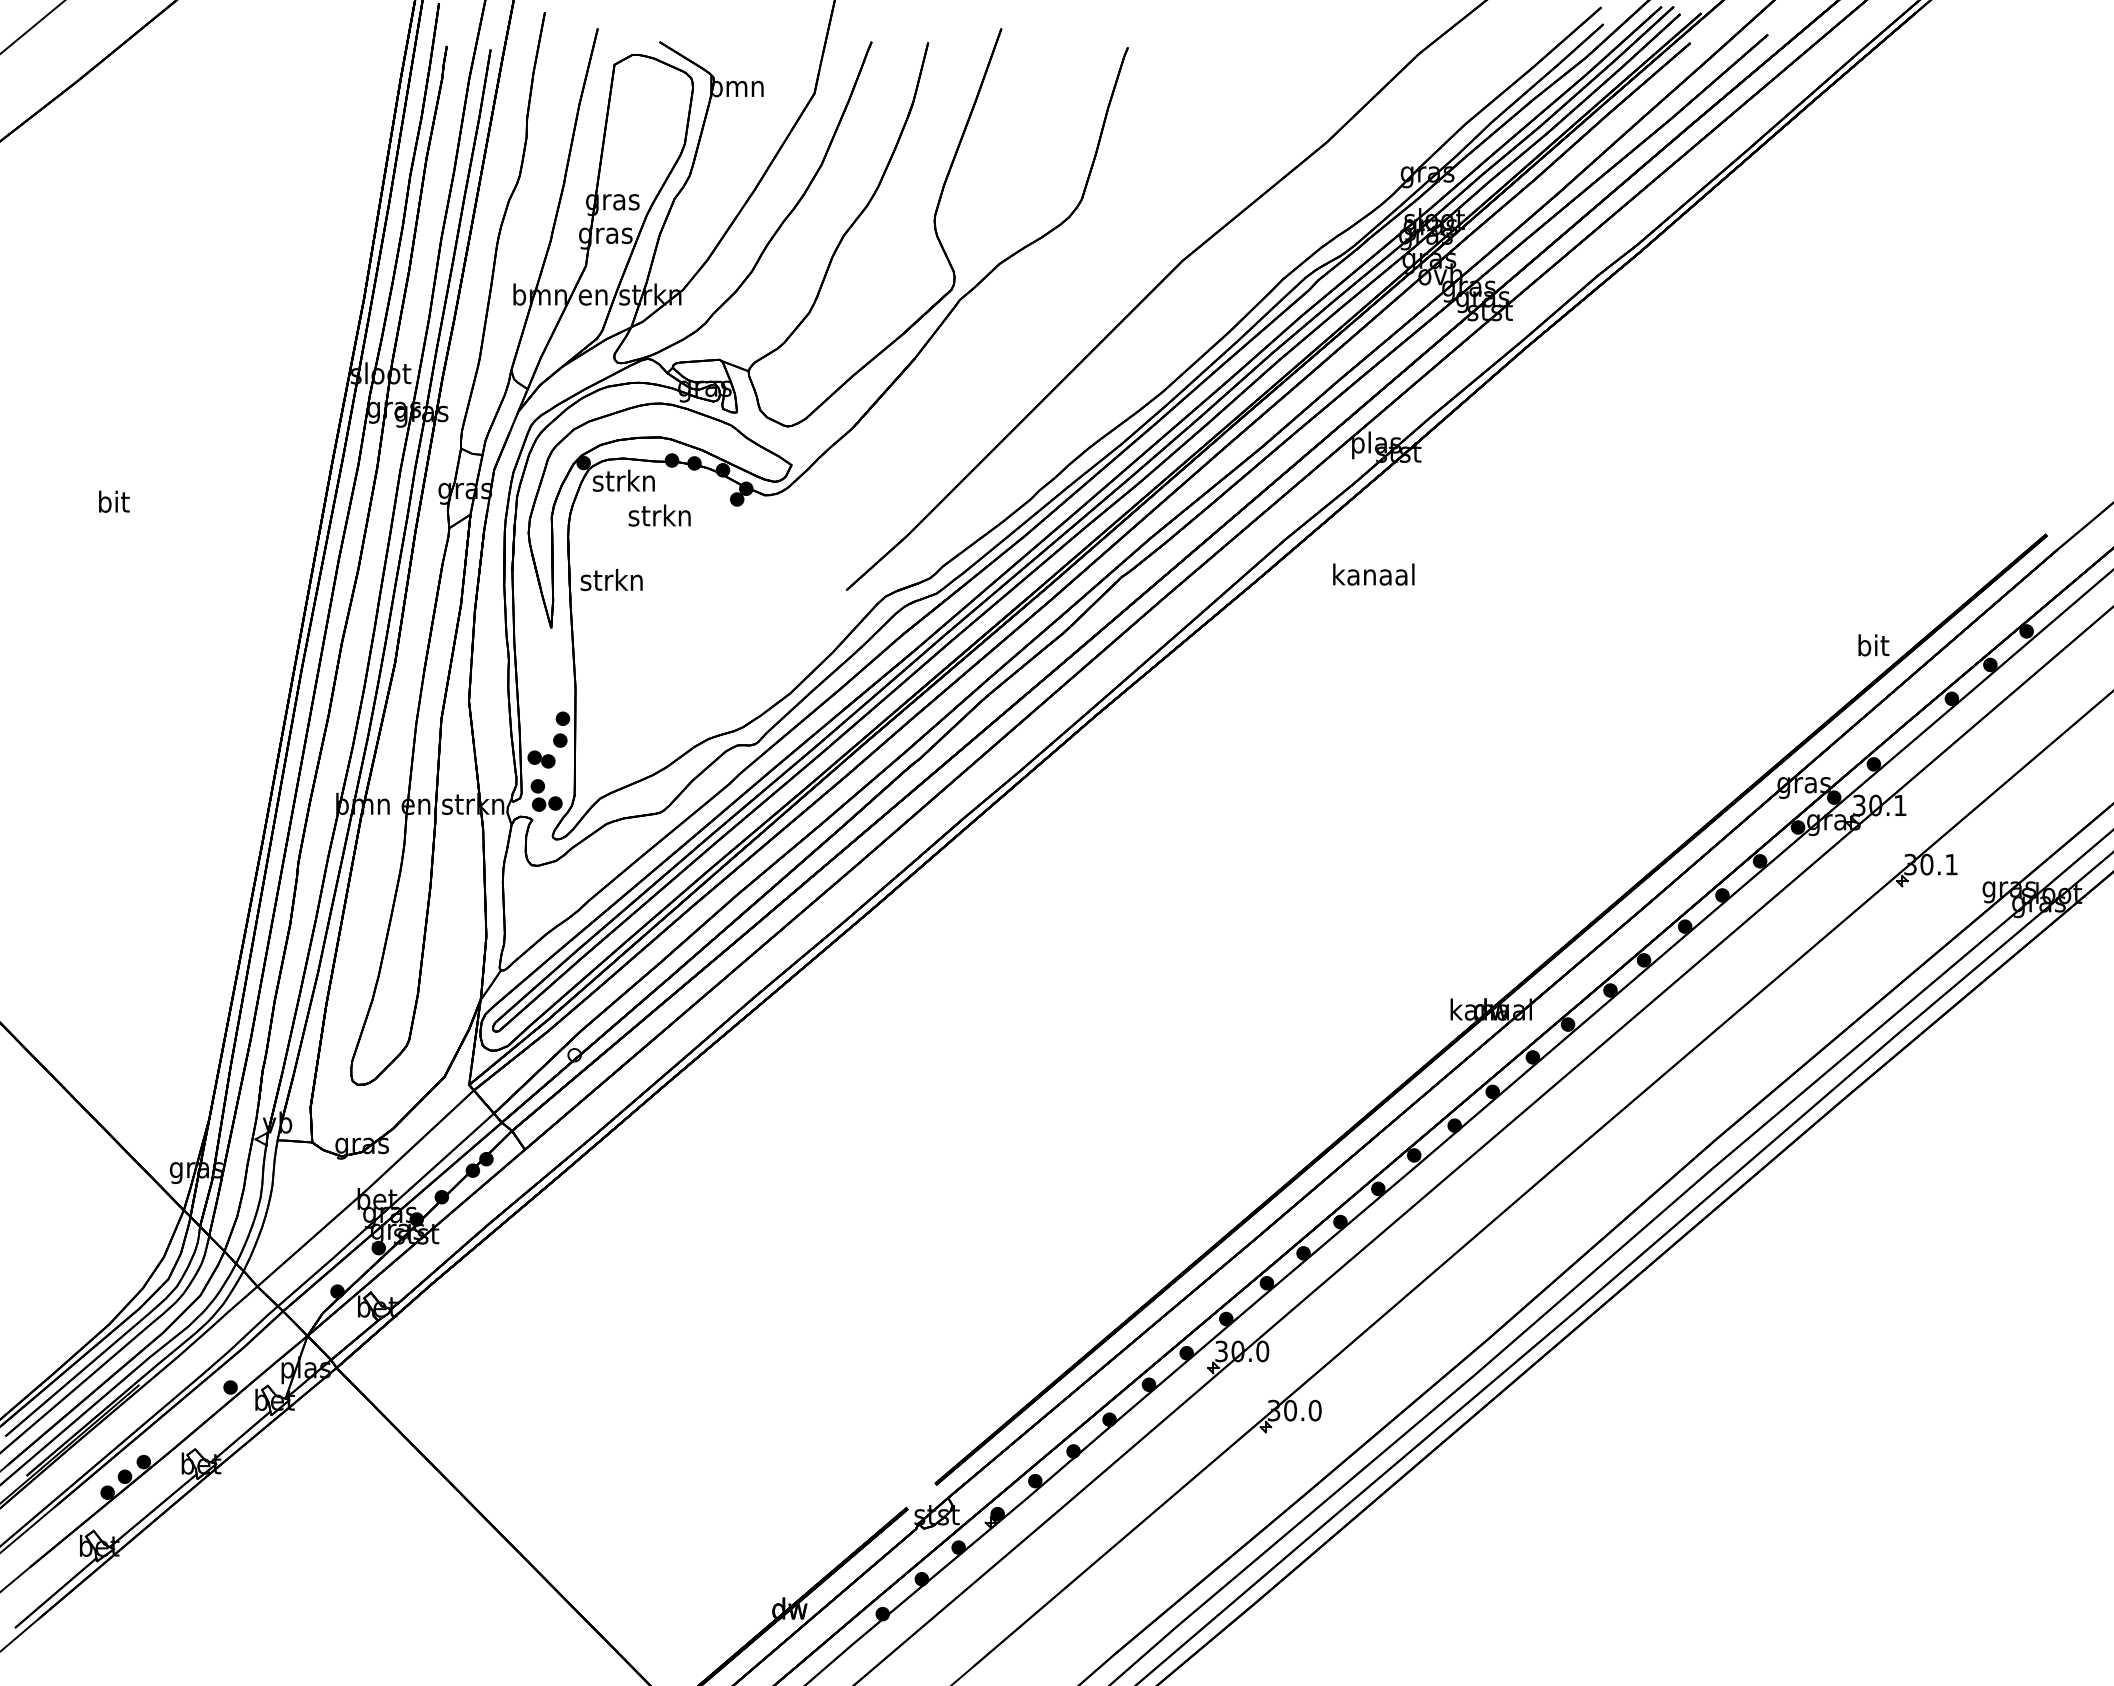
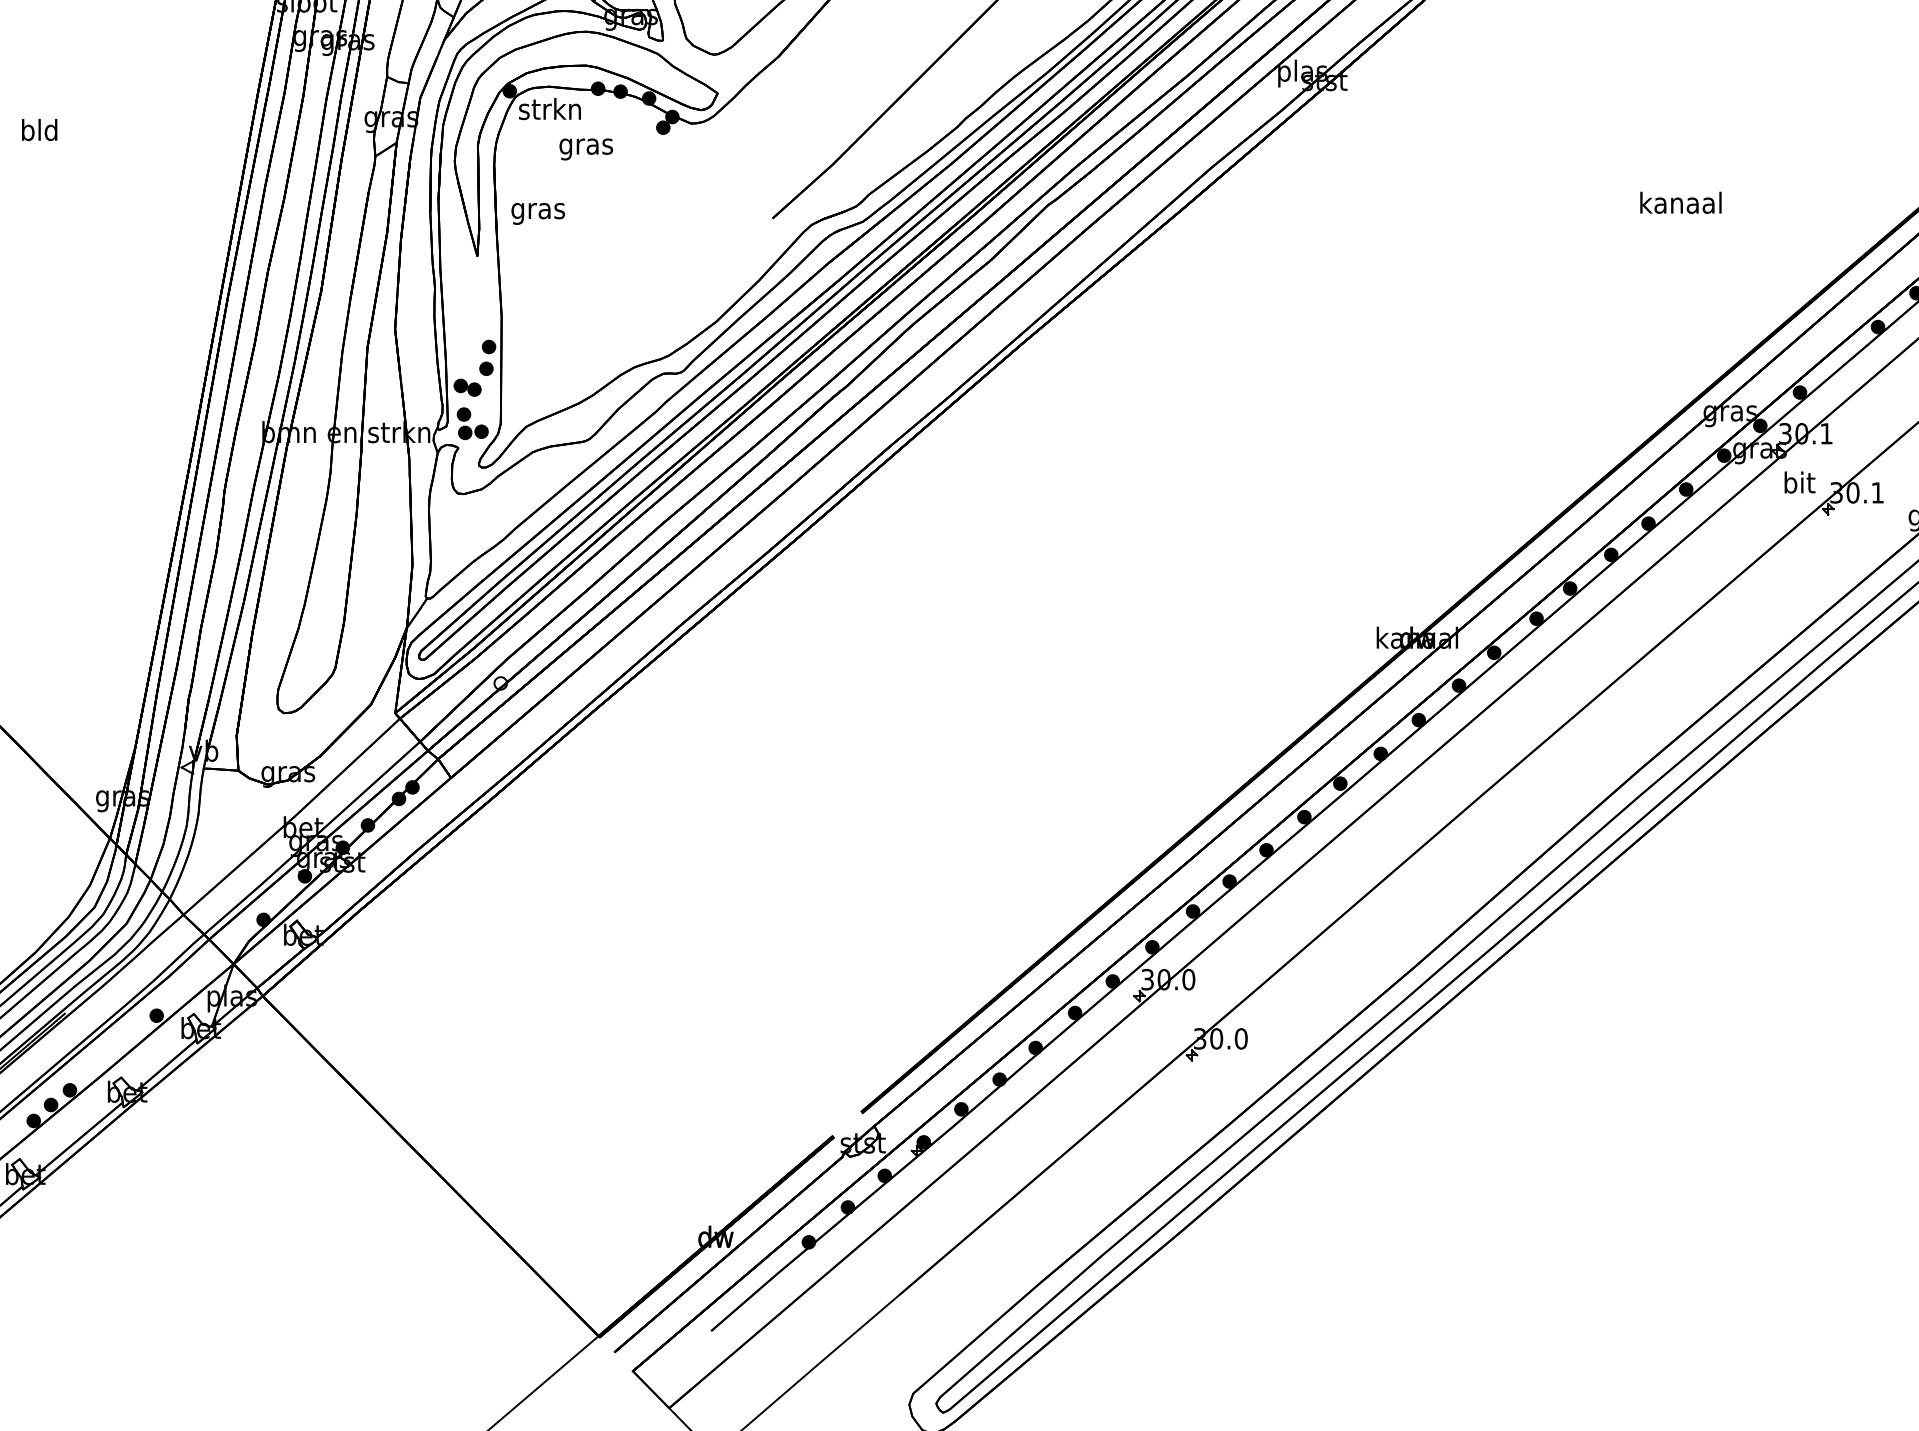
text: (113, 501) -> (39, 129), bit -> bld
text: (659, 518) -> (585, 146), strkn -> gras
text: (1373, 574) -> (1680, 202), moved
text: (611, 582) -> (537, 210), strkn -> gras
text: (1873, 645) -> (1799, 482), moved

